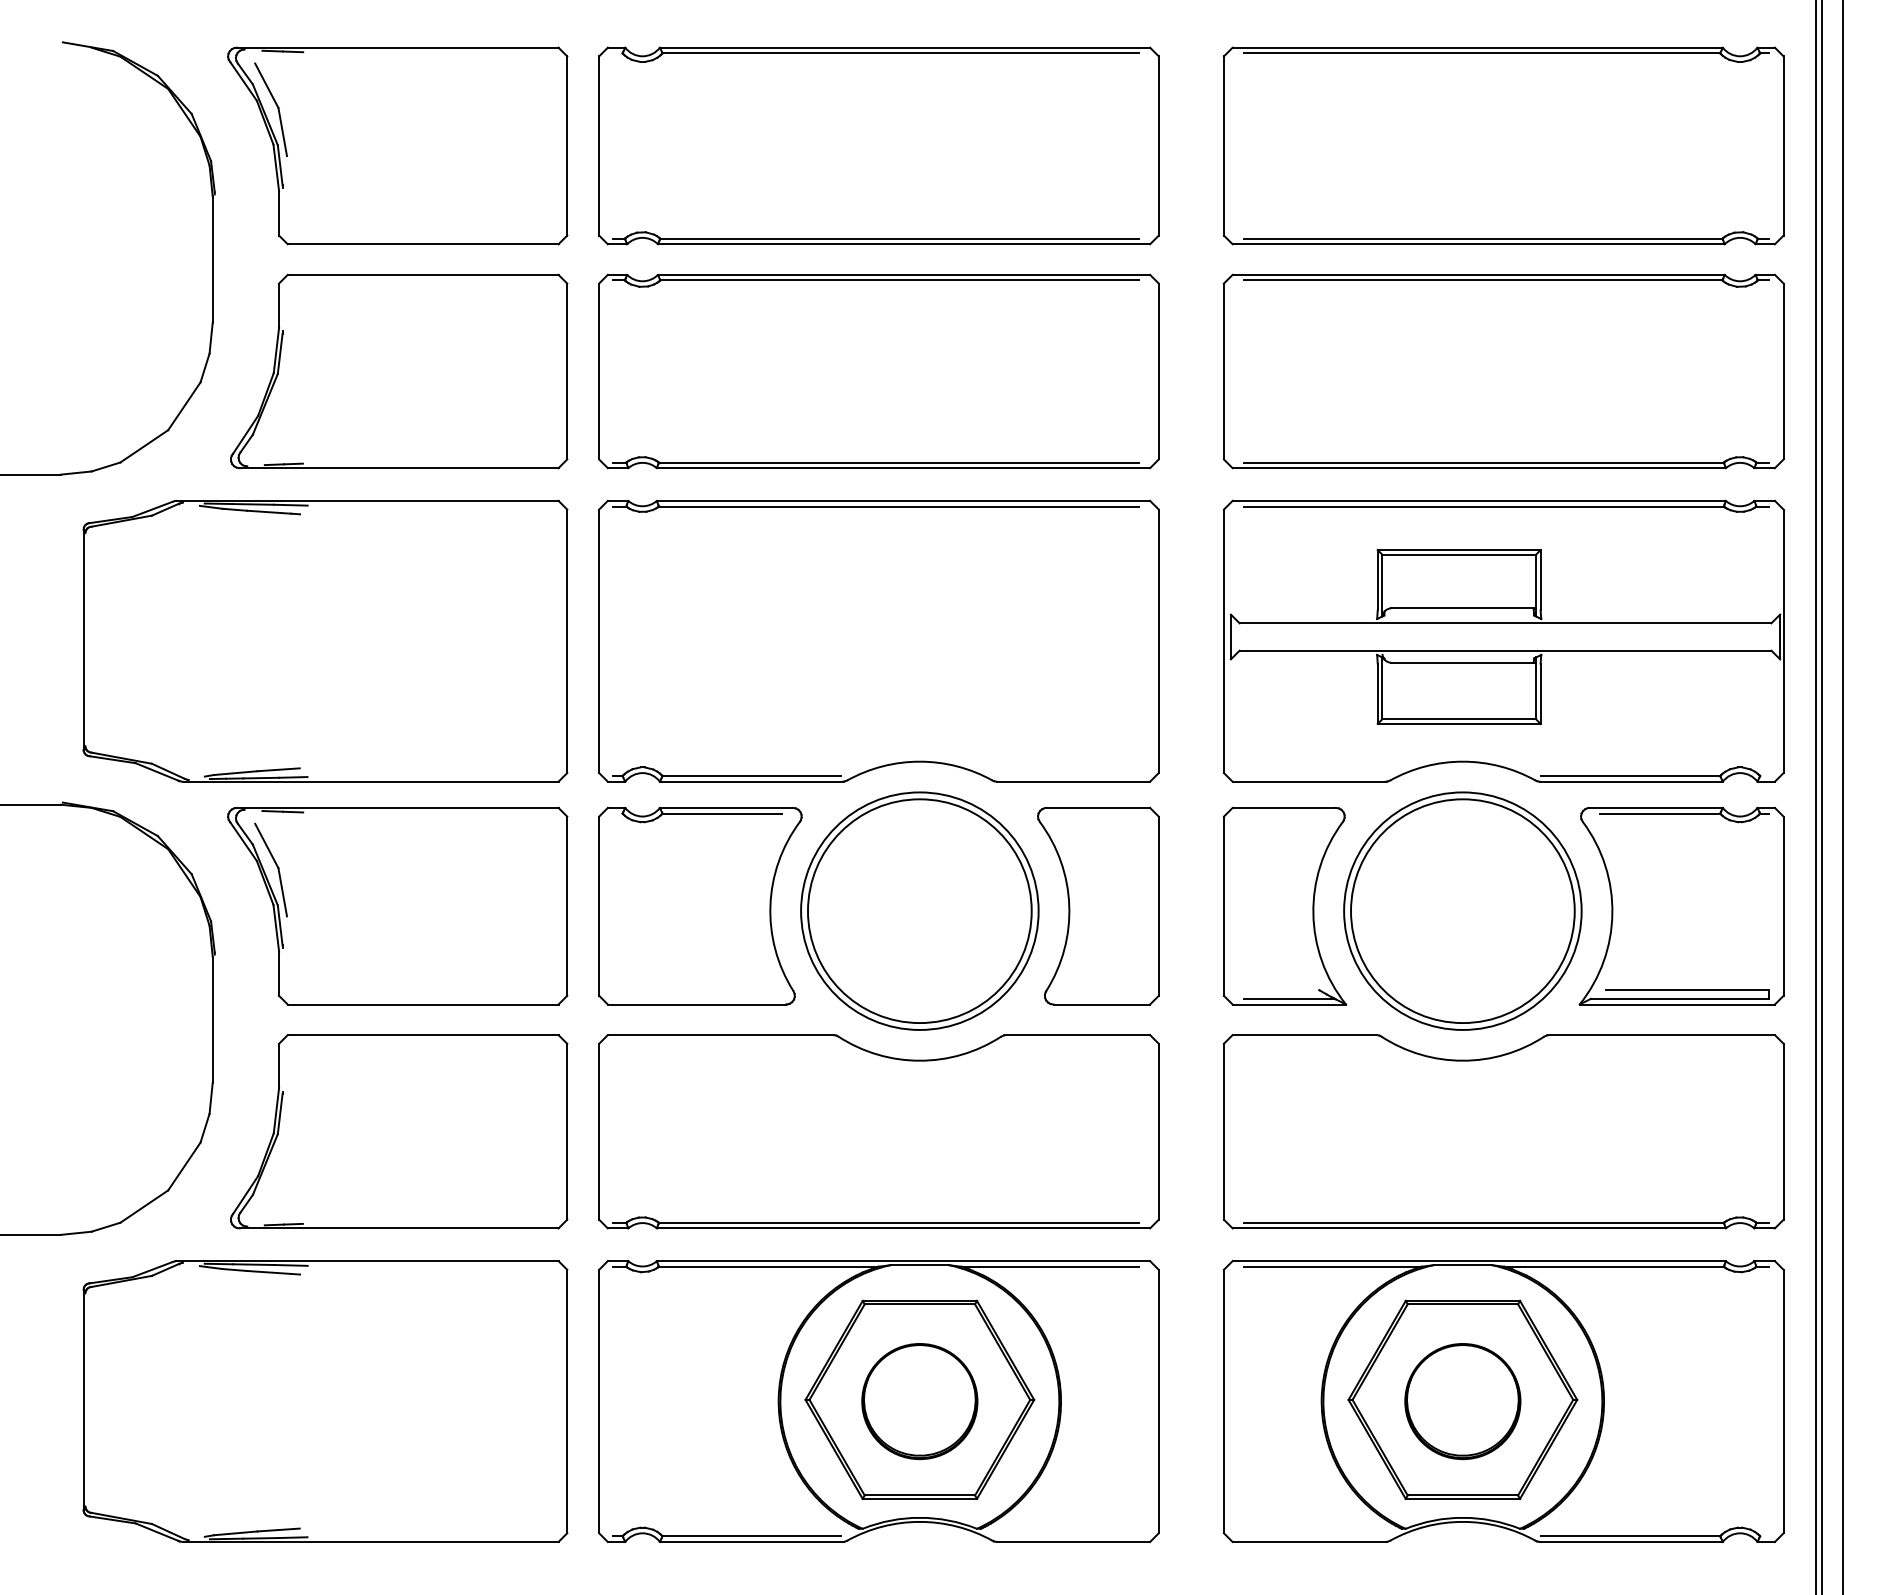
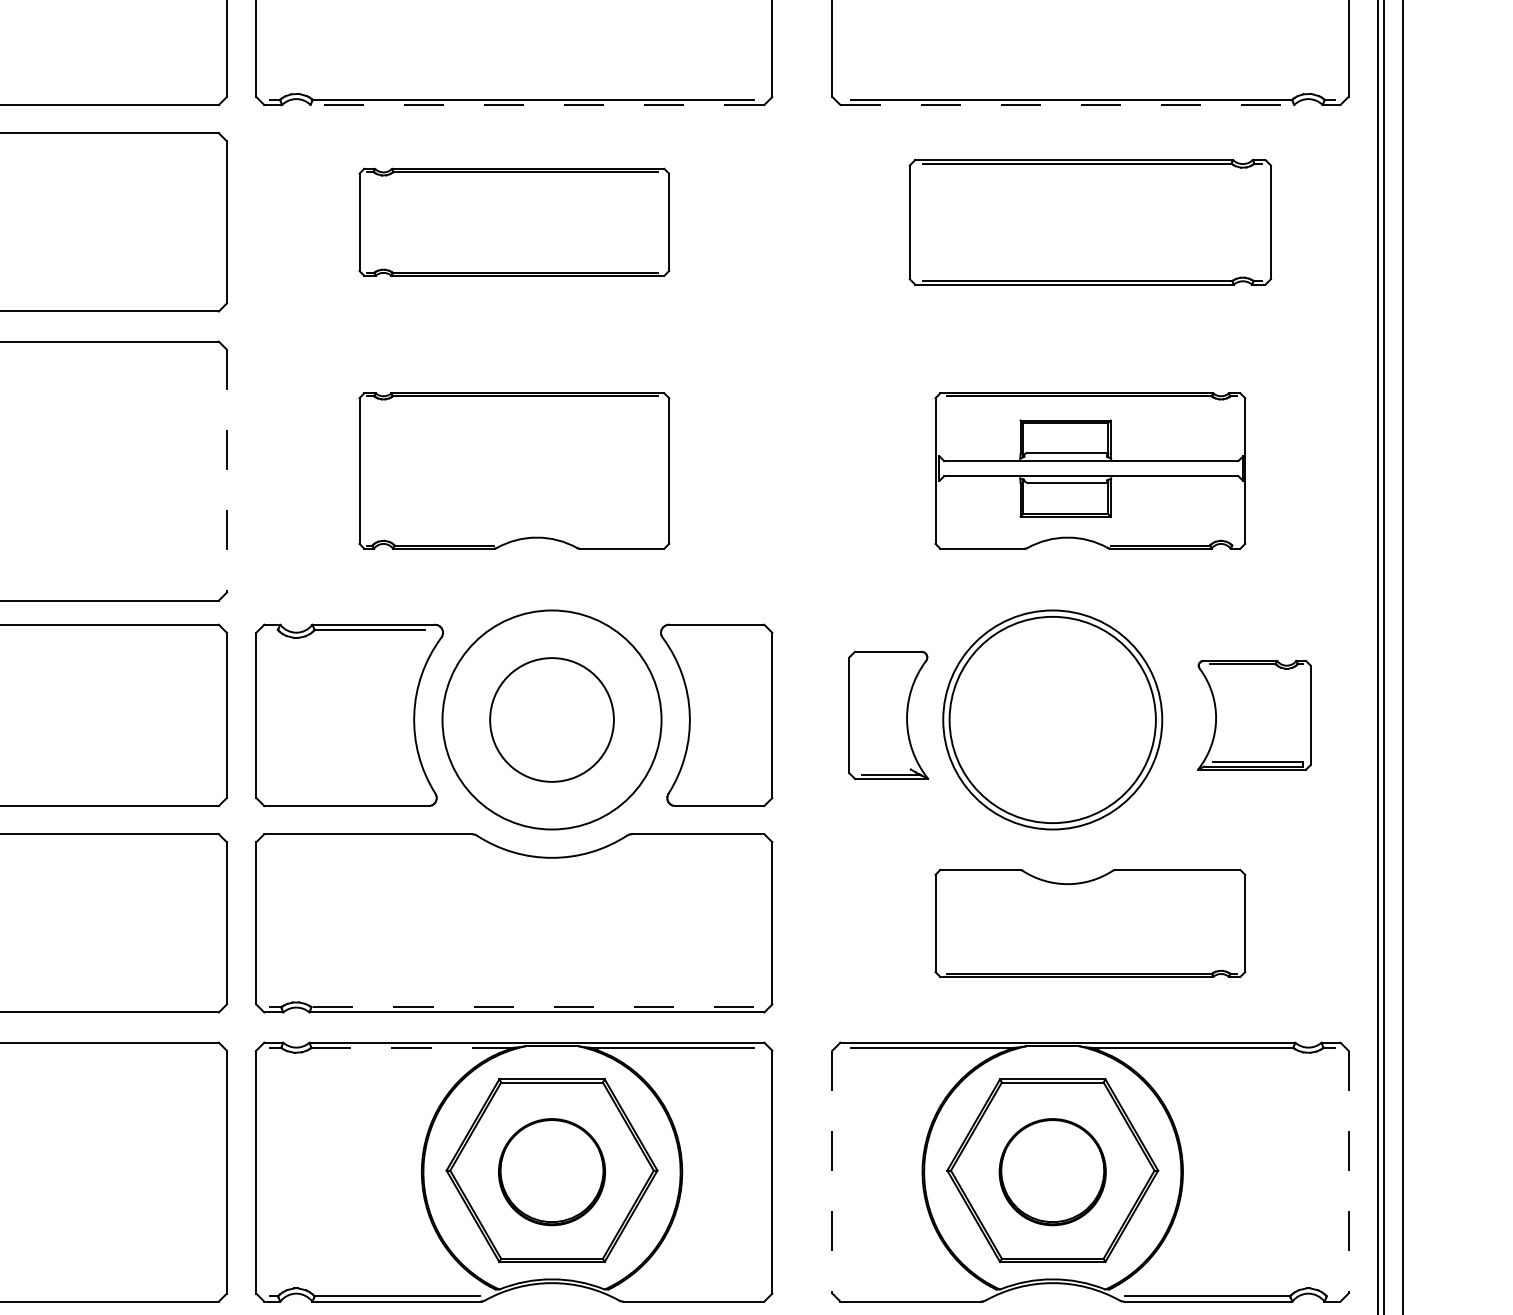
line: (903, 244) -> (536, 105), solid -> dashed
line: (1479, 244) -> (1068, 105), solid -> dashed
part: (878, 371) -> (513, 222), size x0.6
part: (1503, 371) -> (1090, 222), size x0.7
part: (878, 640) -> (513, 470), size x0.6
part: (1503, 640) -> (1090, 470), size x0.6
line: (567, 641) -> (227, 471), solid -> dashed
part: (1284, 905) -> (888, 714), size x0.7
part: (1681, 905) -> (1254, 714), size x0.6
circle: (919, 911) -> (551, 720), size x0.6
part: (1503, 1131) -> (1090, 923), size x0.6
line: (898, 1222) -> (532, 1007), solid -> dashed
line: (768, 1266) -> (412, 1047), solid -> dashed
line: (1223, 1401) -> (832, 1172), solid -> dashed
line: (1783, 1401) -> (1348, 1172), solid -> dashed

